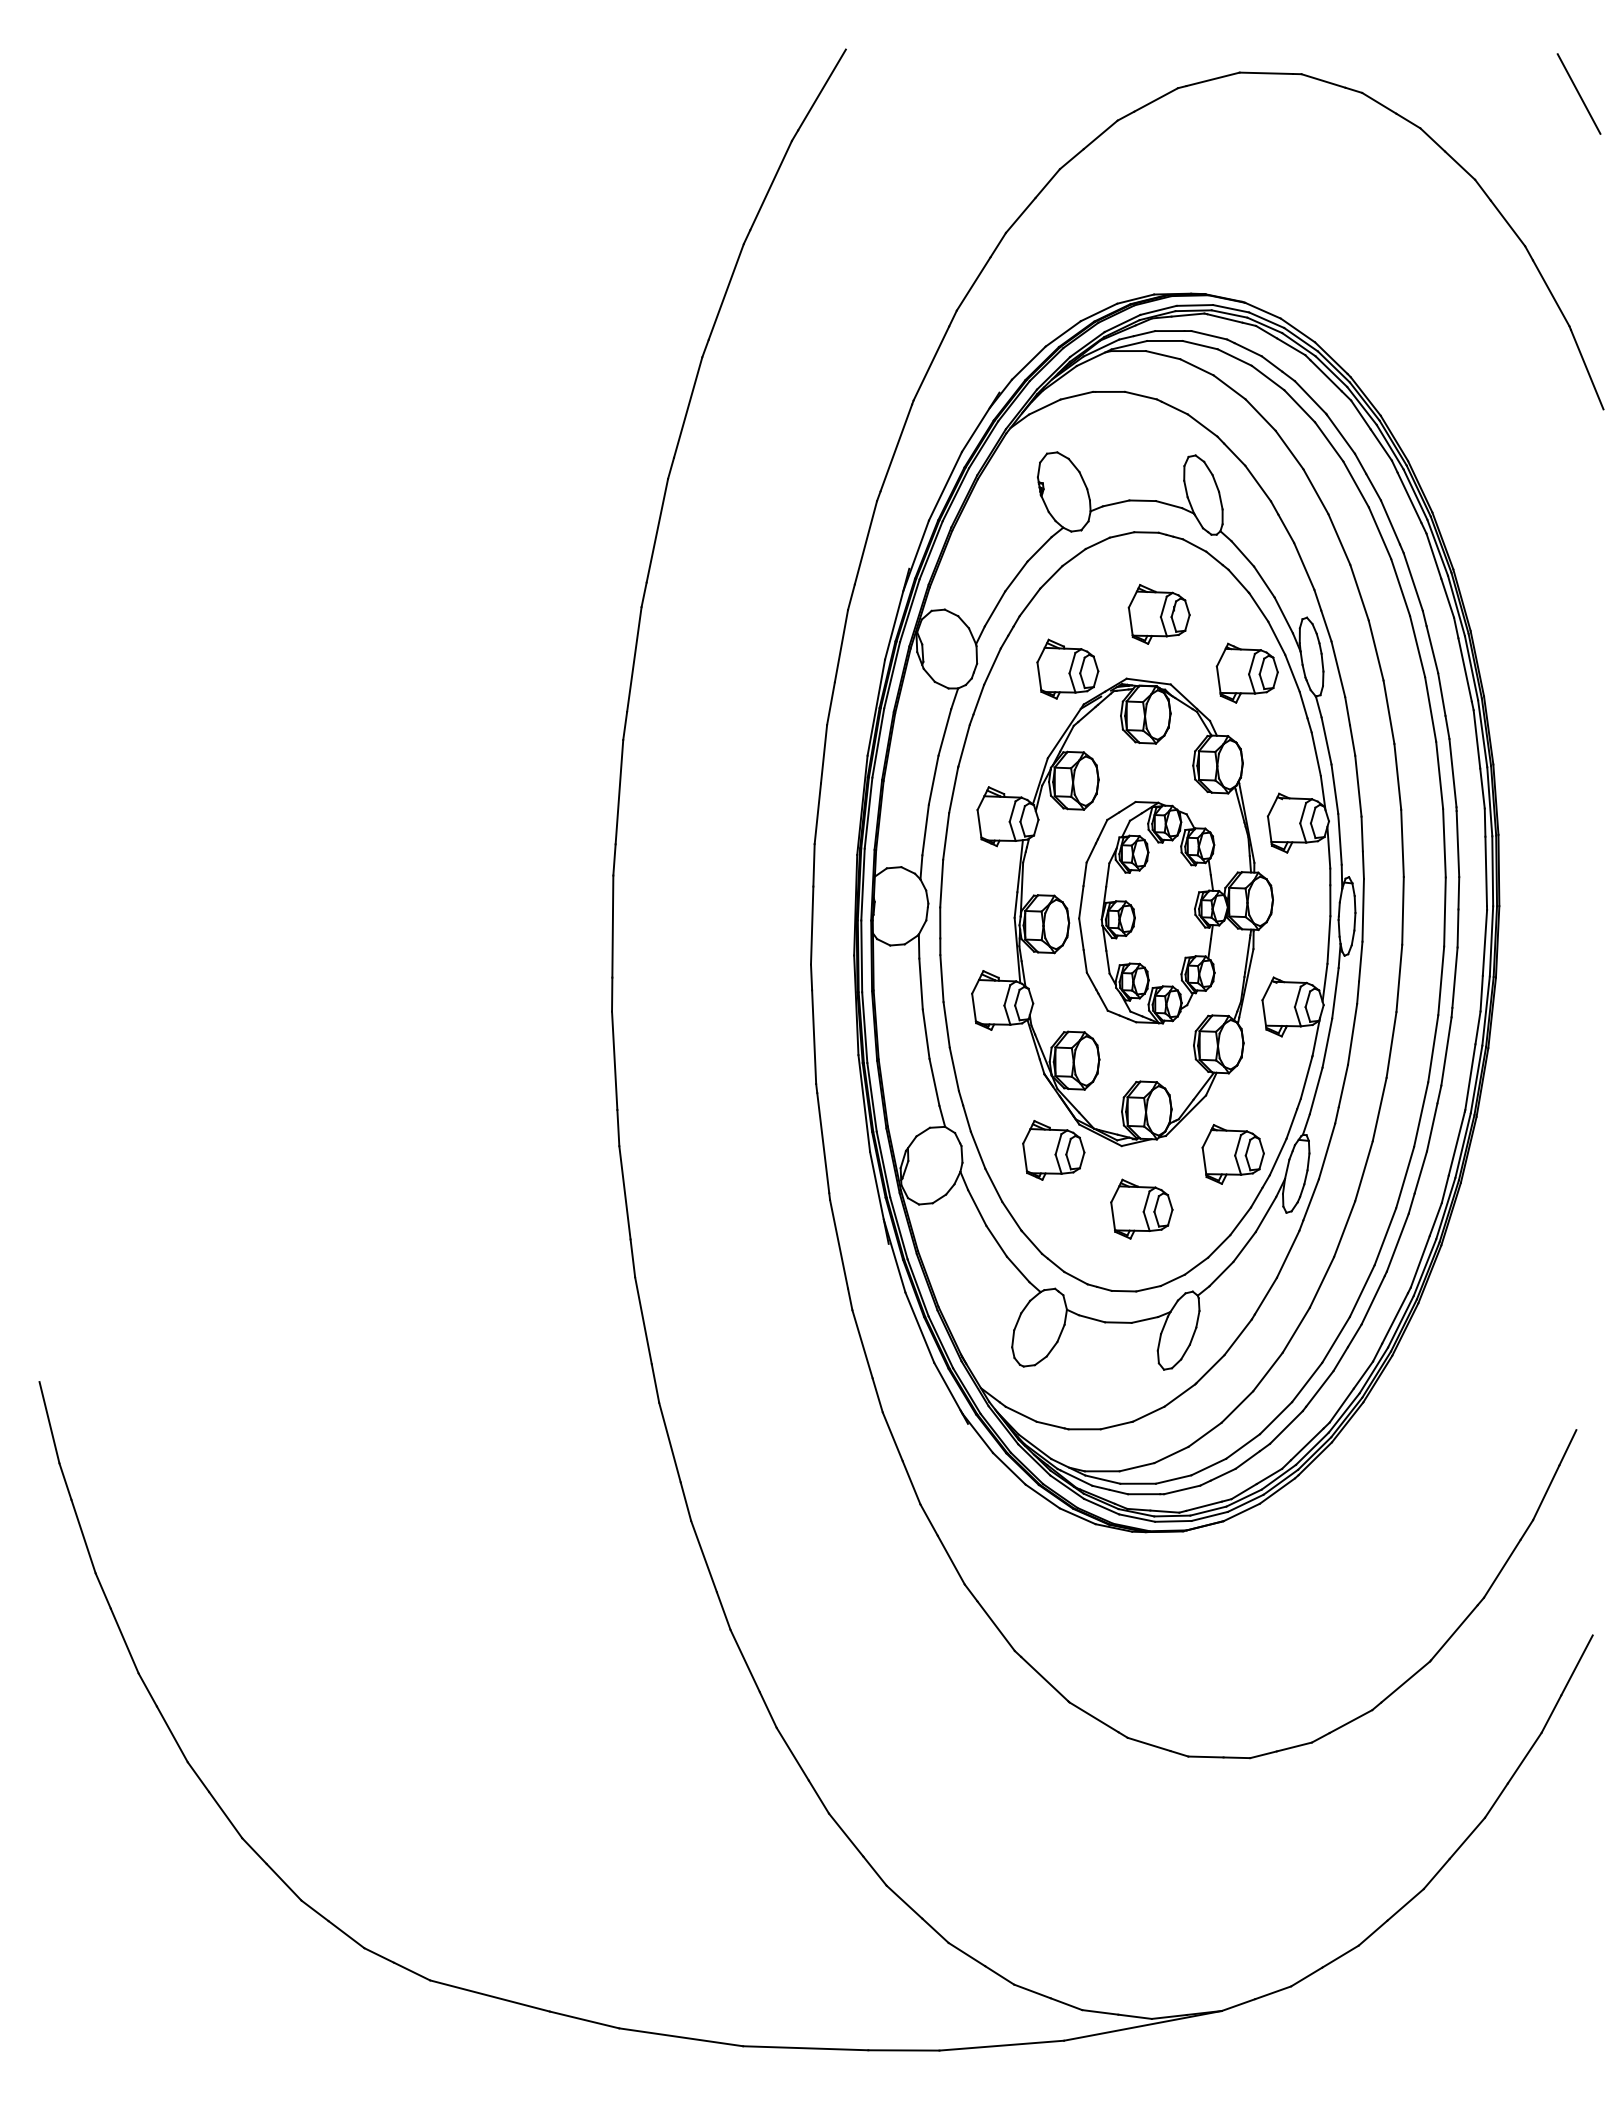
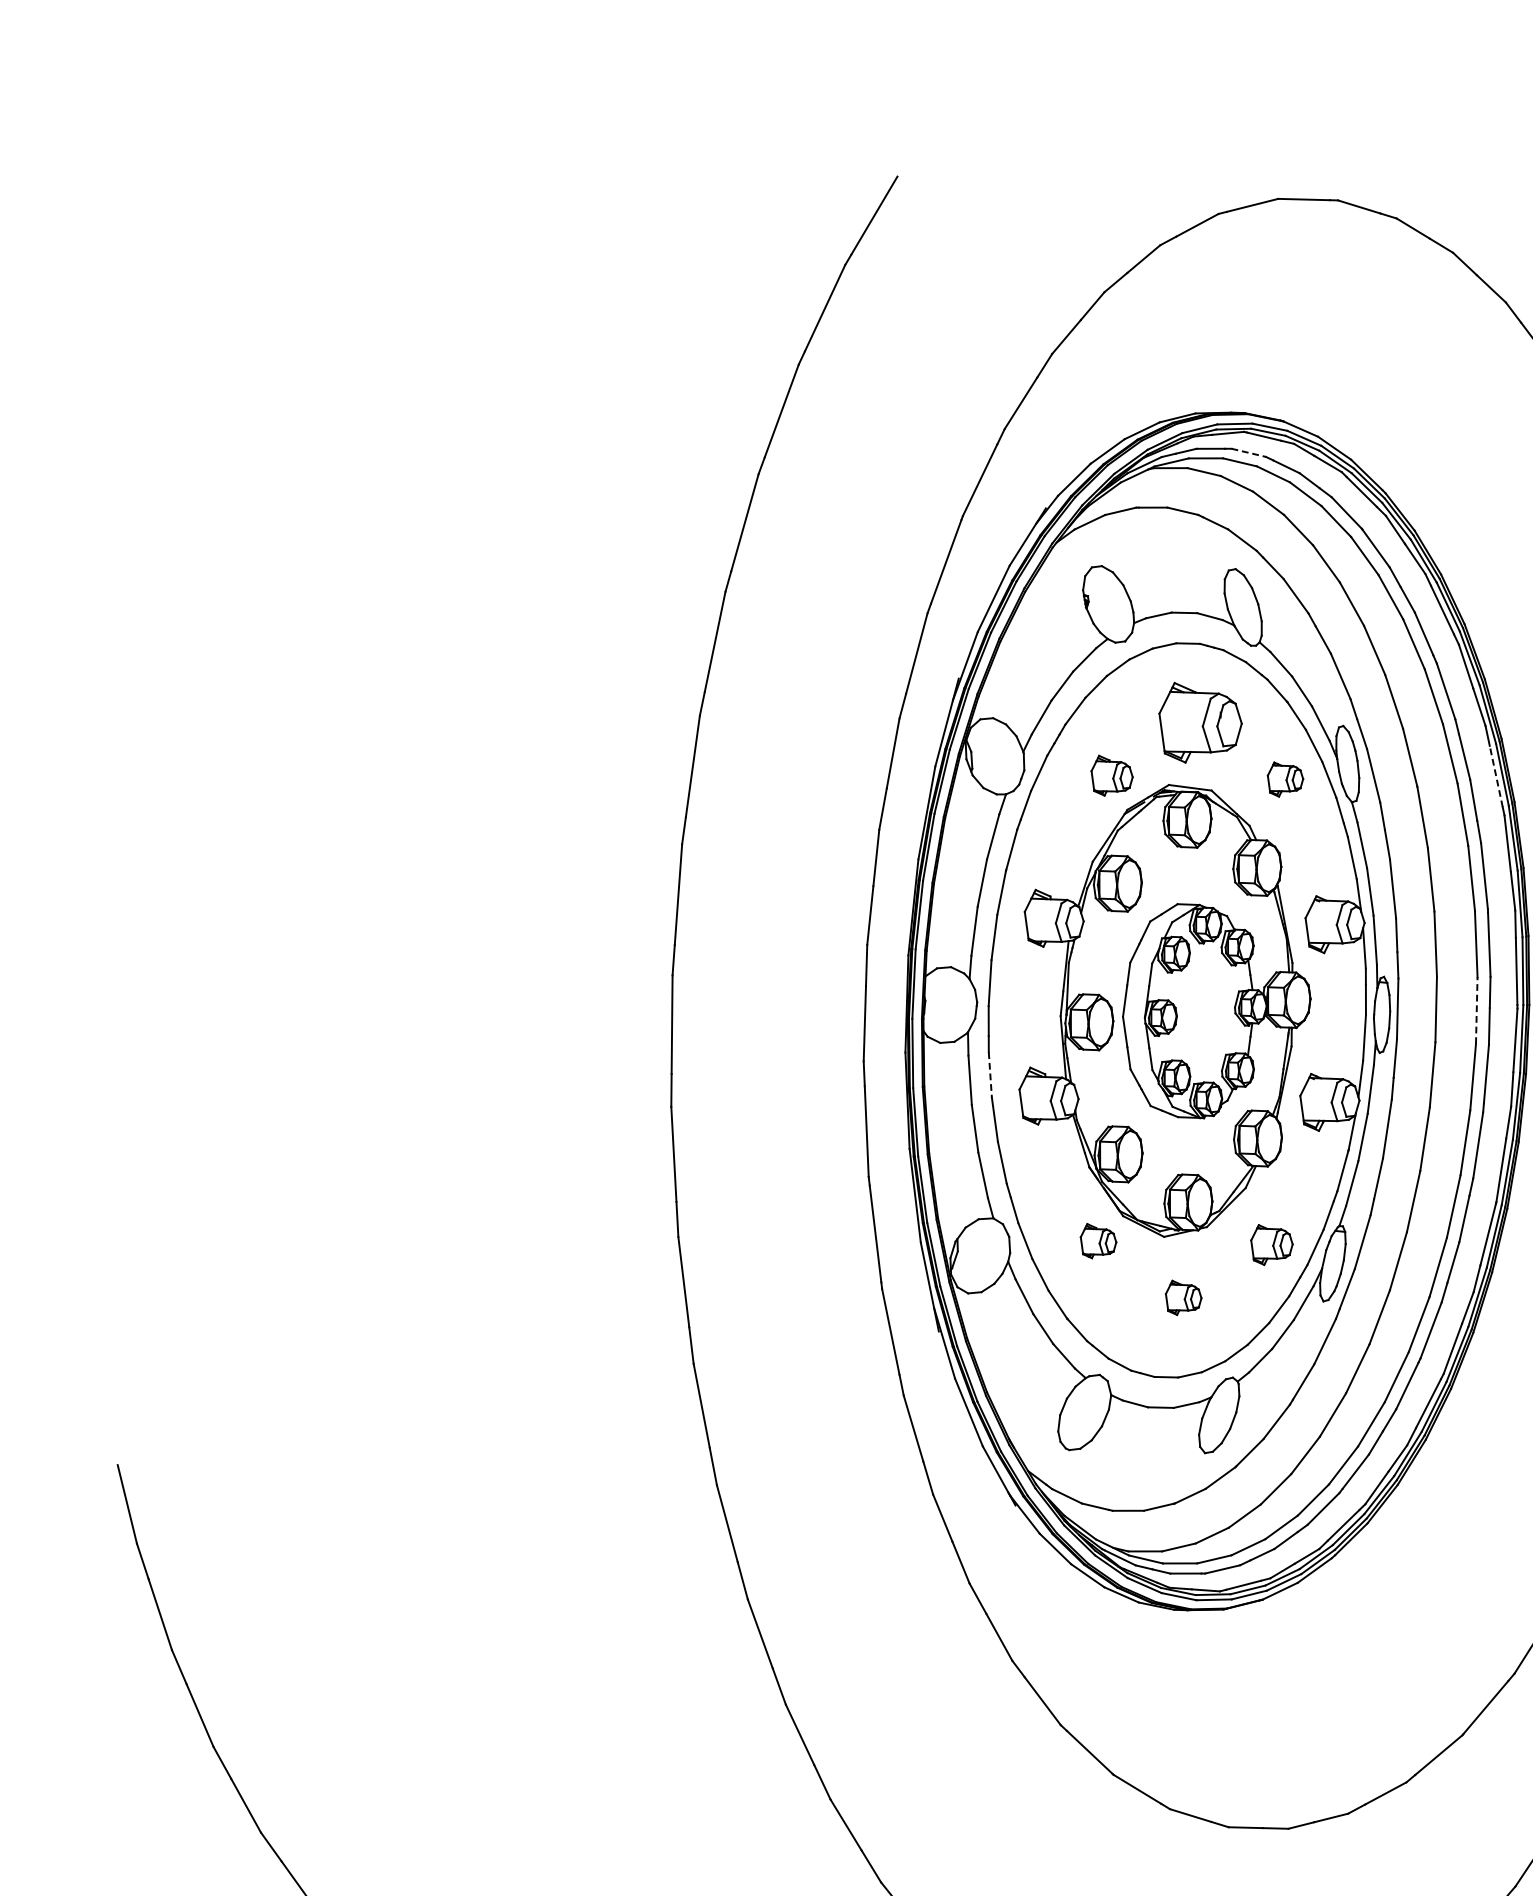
line: (1209, 335) -> (1249, 453), solid -> dashed
part: (1158, 614) -> (1199, 722), size x1.4
part: (1067, 668) -> (1111, 775), size x0.7
line: (1465, 669) -> (1496, 776), solid -> dashed
part: (1246, 672) -> (1284, 778), size x0.6
line: (1444, 912) -> (1476, 1011), solid -> dashed
line: (941, 978) -> (989, 1074), solid -> dashed
part: (1053, 1150) -> (1098, 1241), size x0.6
part: (1232, 1154) -> (1271, 1245), size x0.7
part: (1141, 1208) -> (1183, 1297), size x0.6

